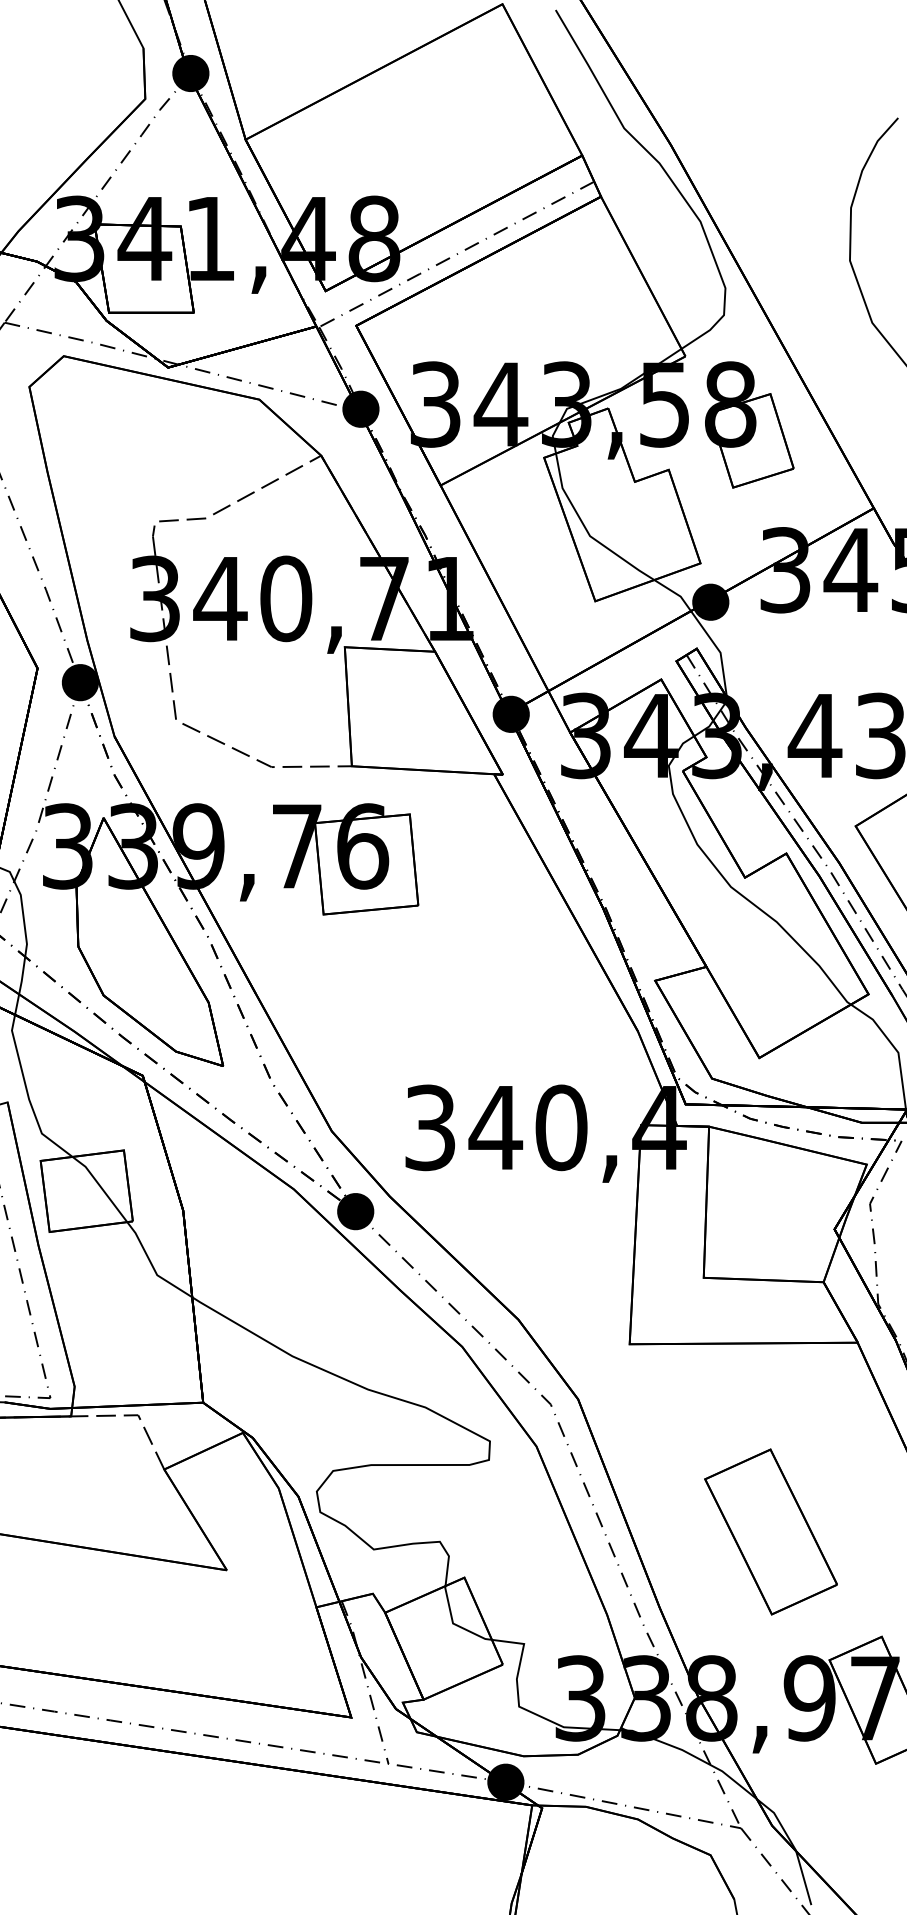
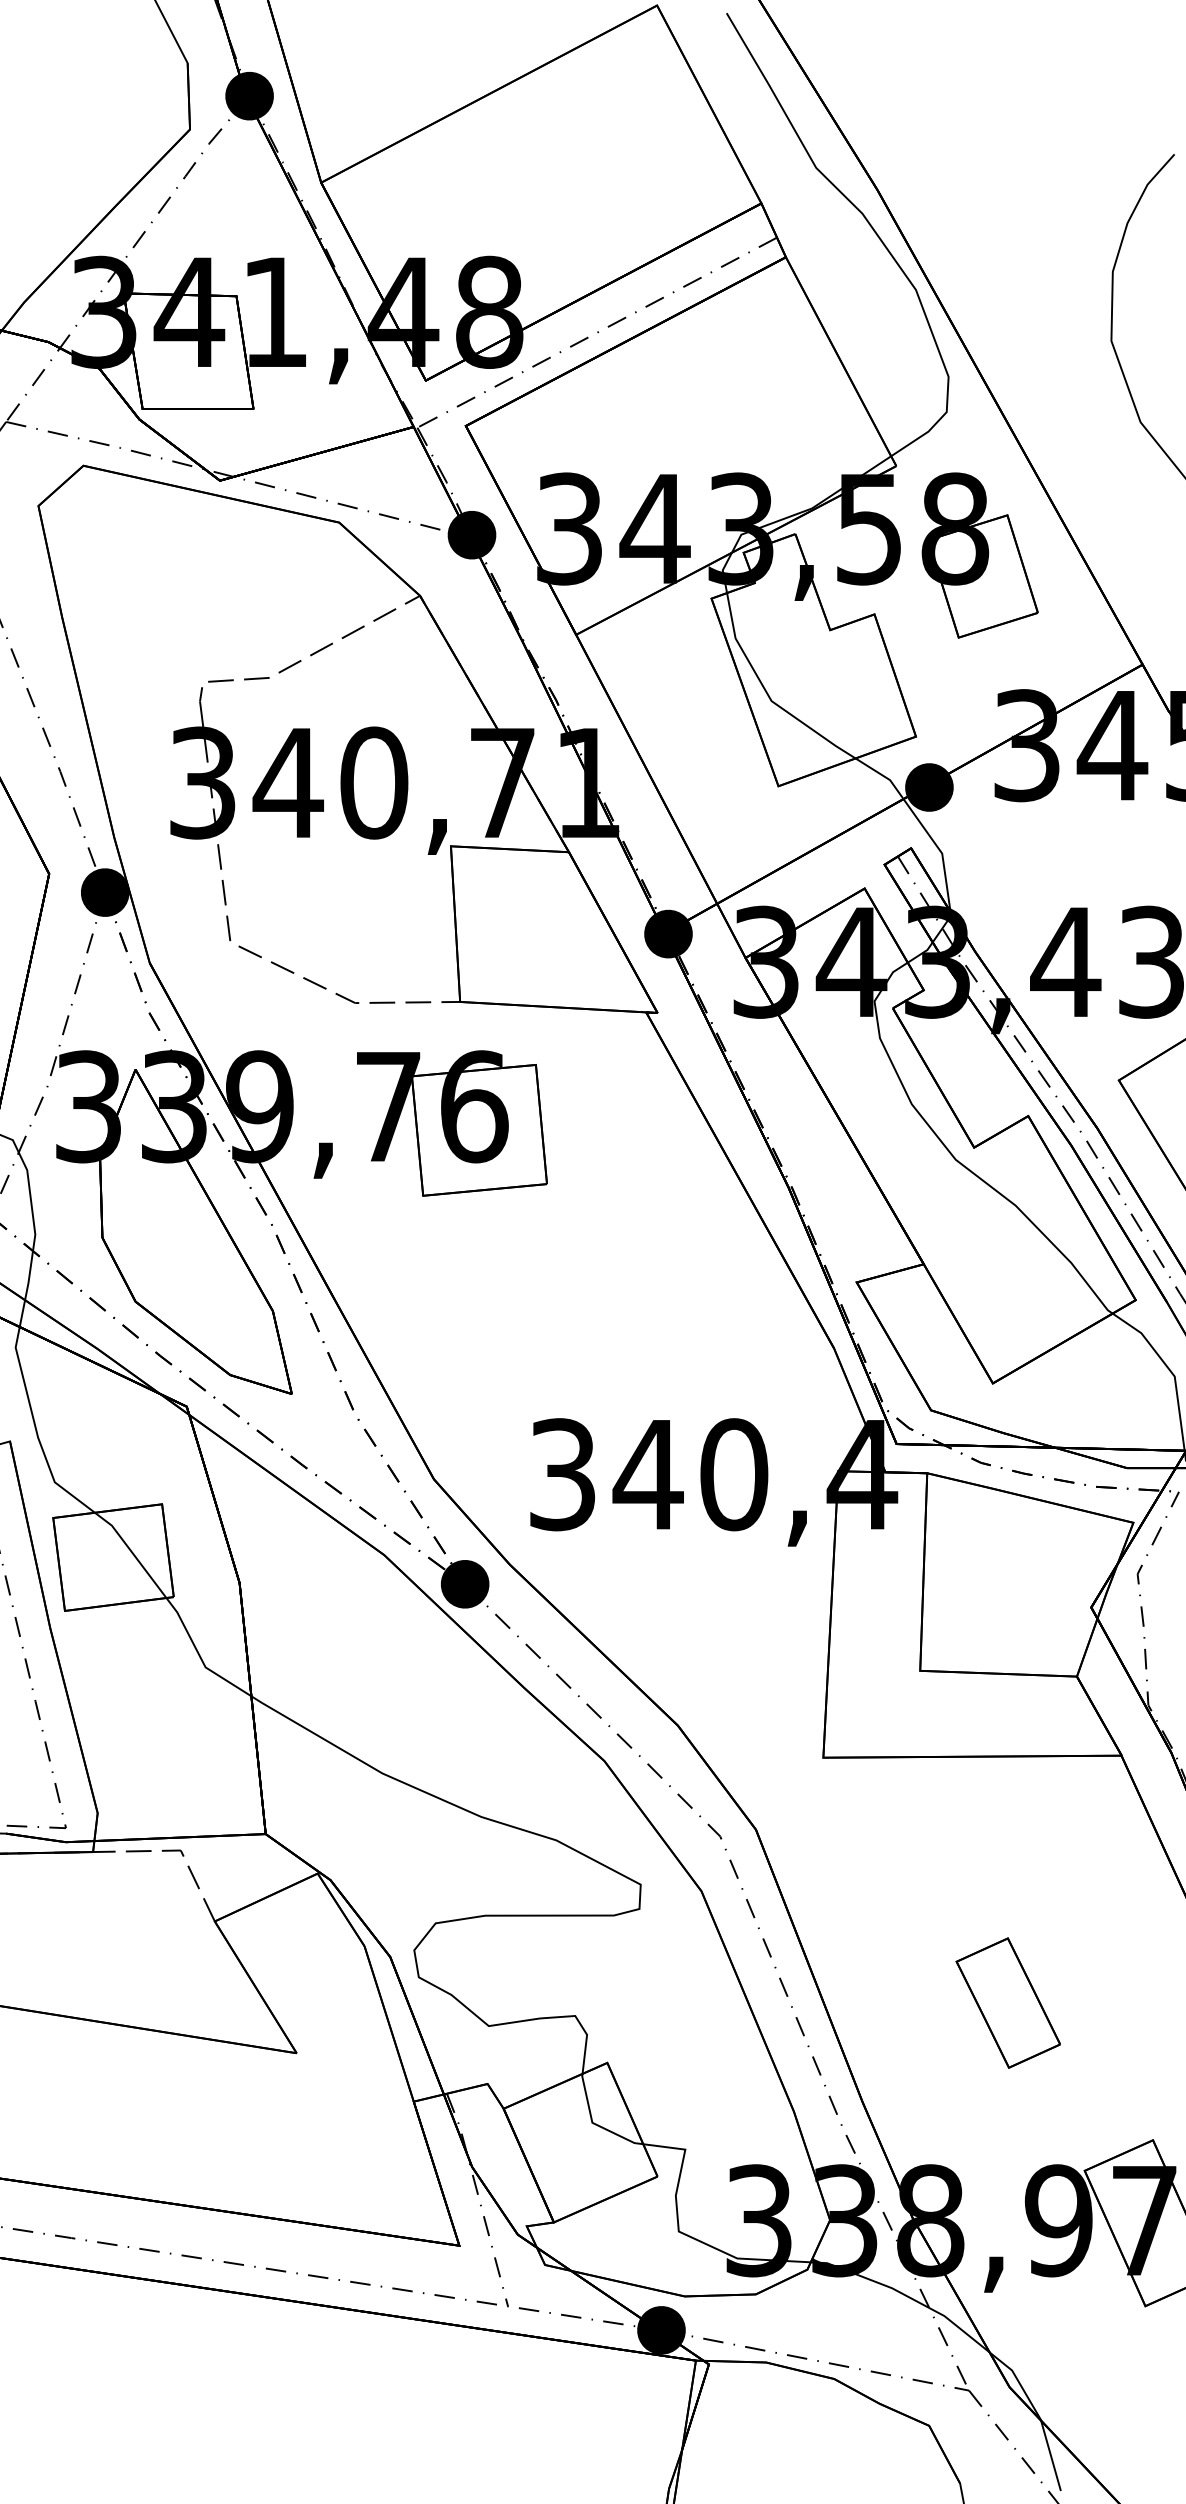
part: (771, 1531) -> (1008, 2002), size x0.6

